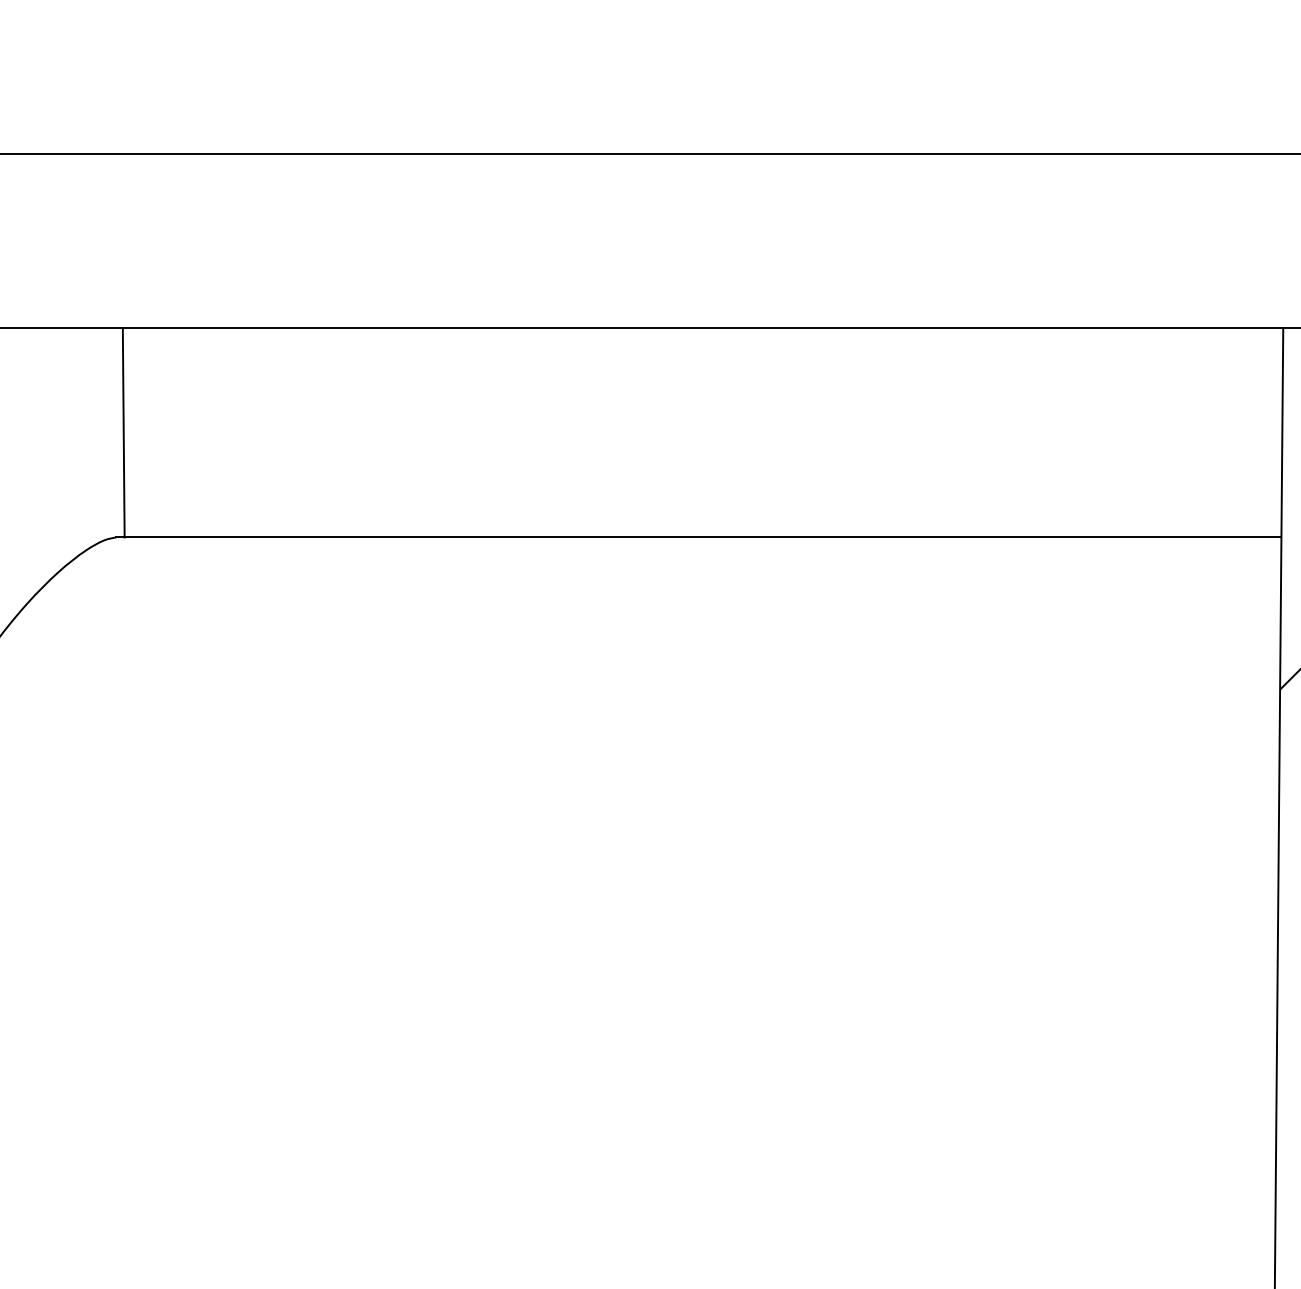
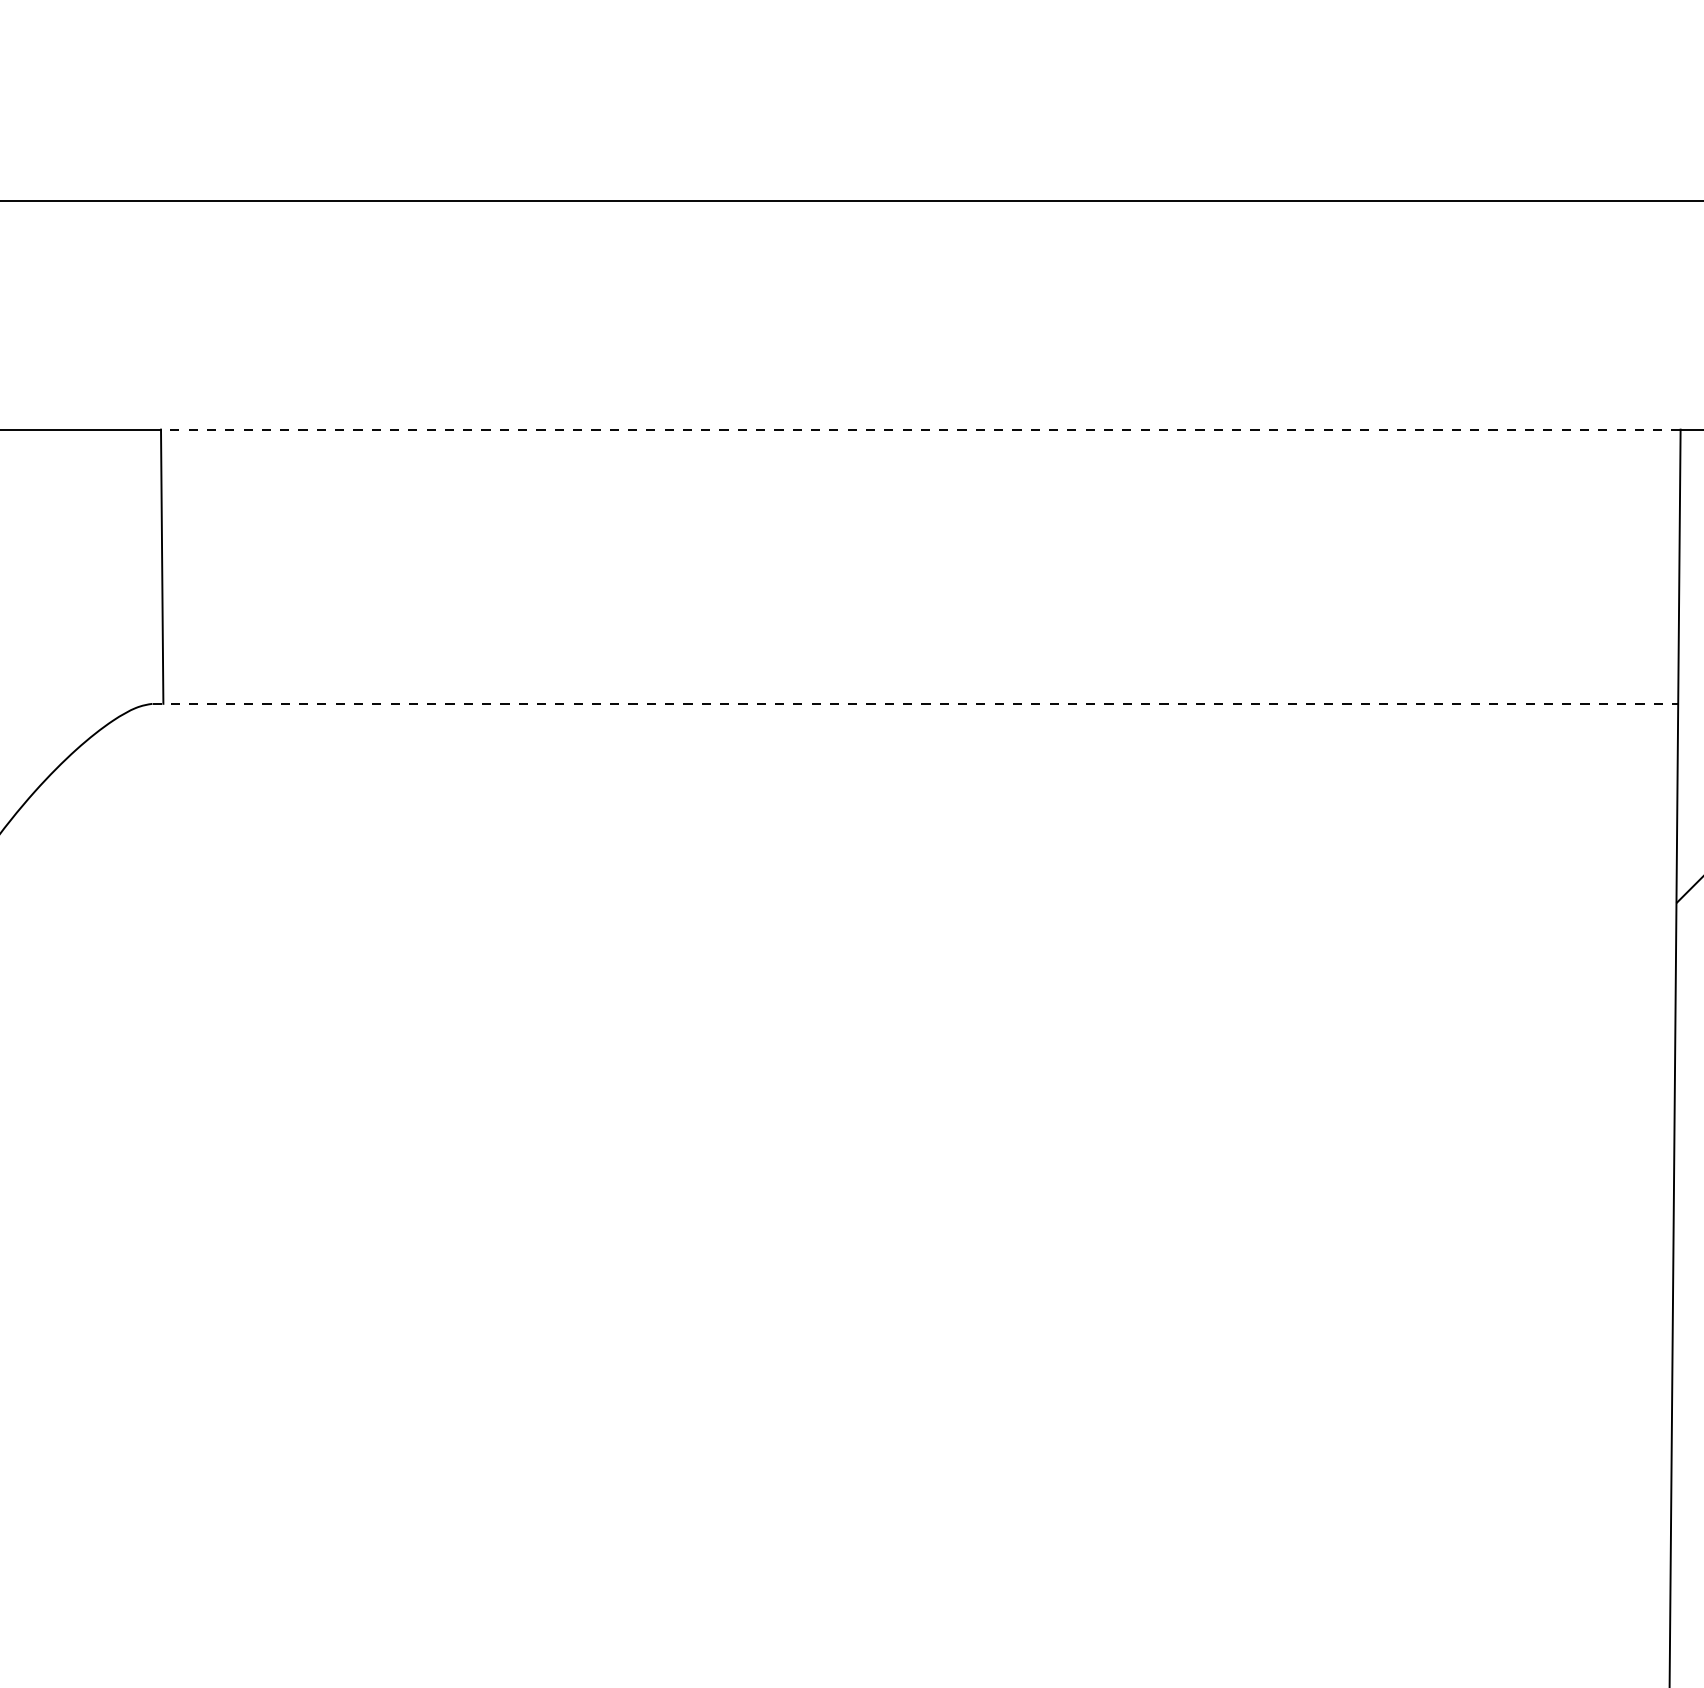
line: (702, 328) -> (920, 430), solid -> dashed
line: (698, 537) -> (914, 703), solid -> dashed

